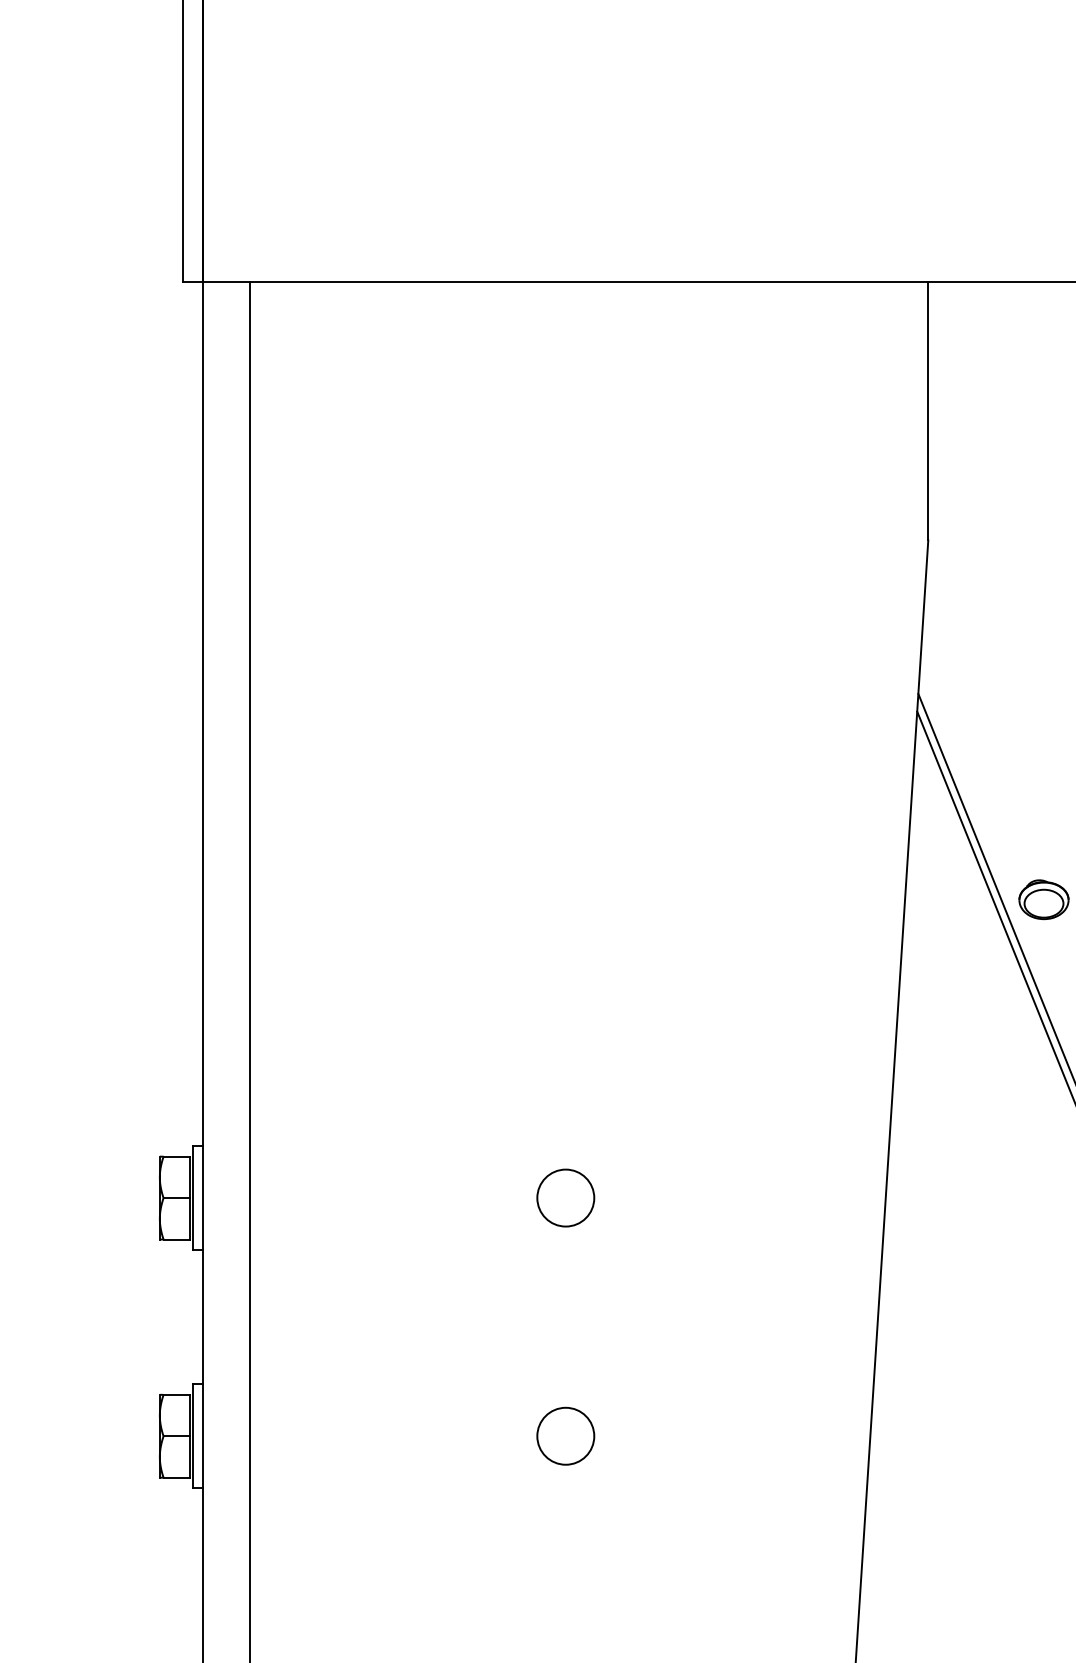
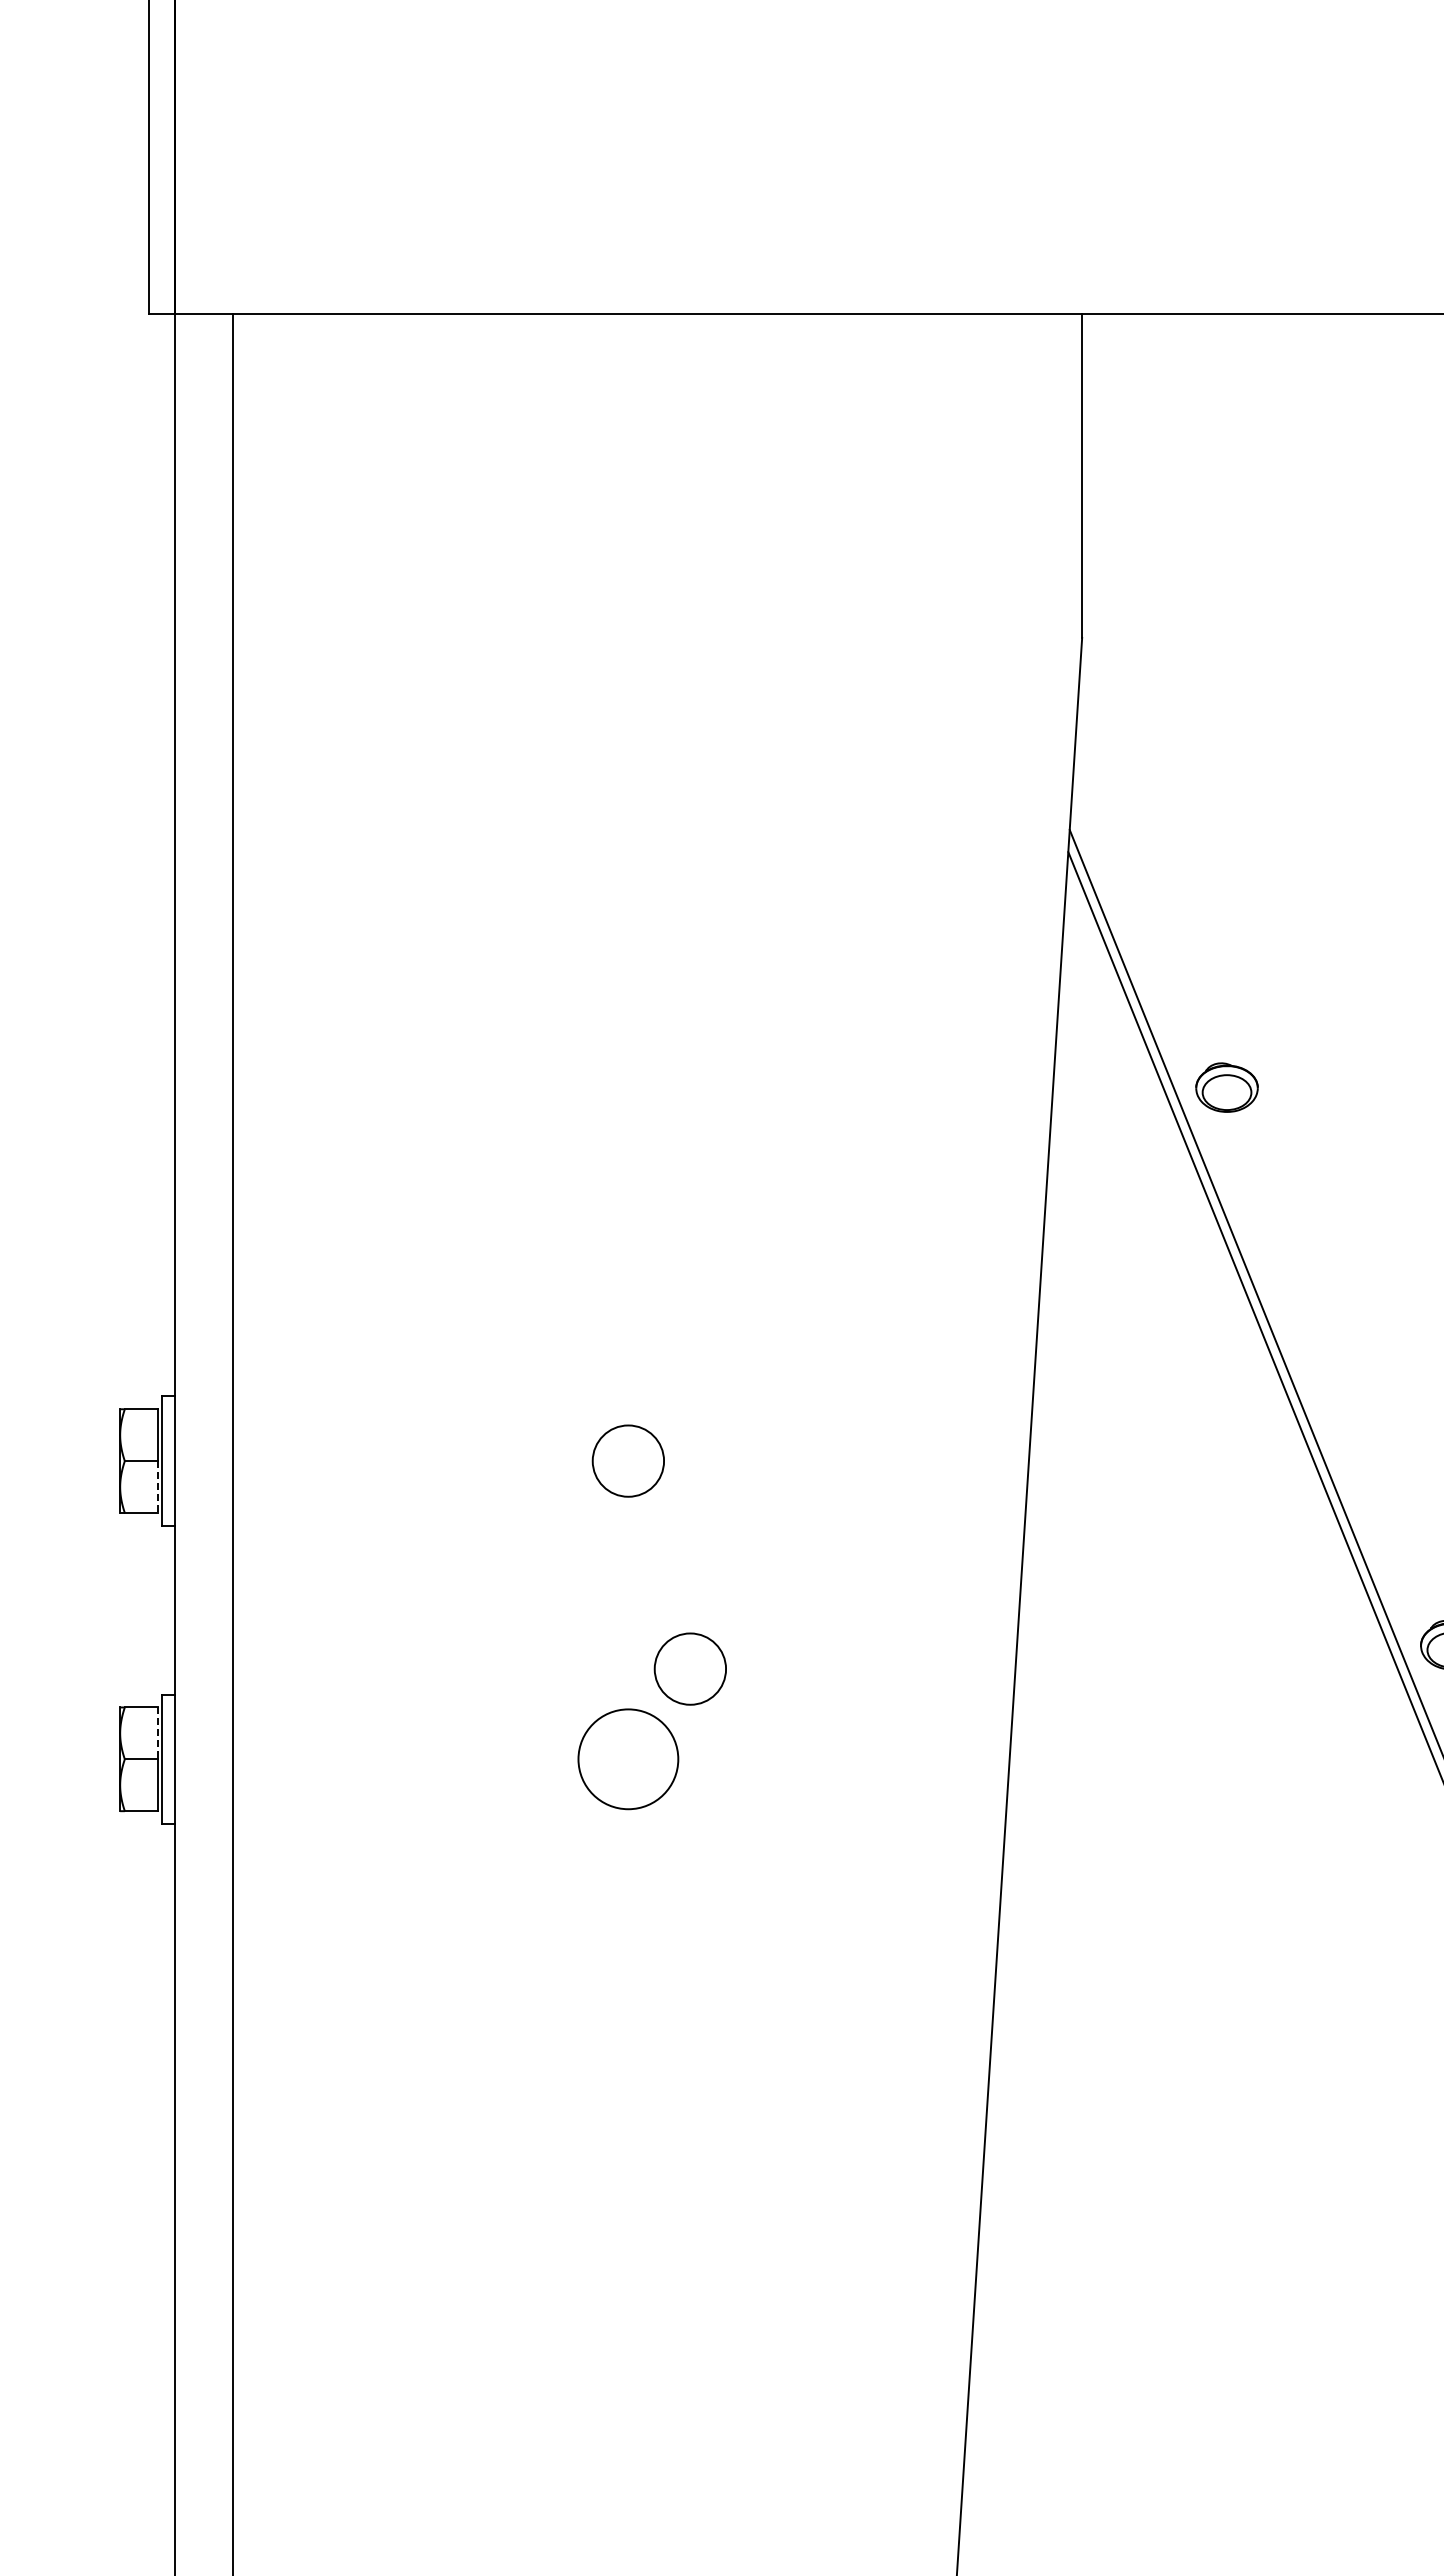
line: (189, 1219) -> (157, 1487), solid -> dashed
circle: (614, 1363) -> (689, 1668), added
line: (189, 1415) -> (157, 1733), solid -> dashed
circle: (565, 1435) -> (628, 1758), size x1.4

